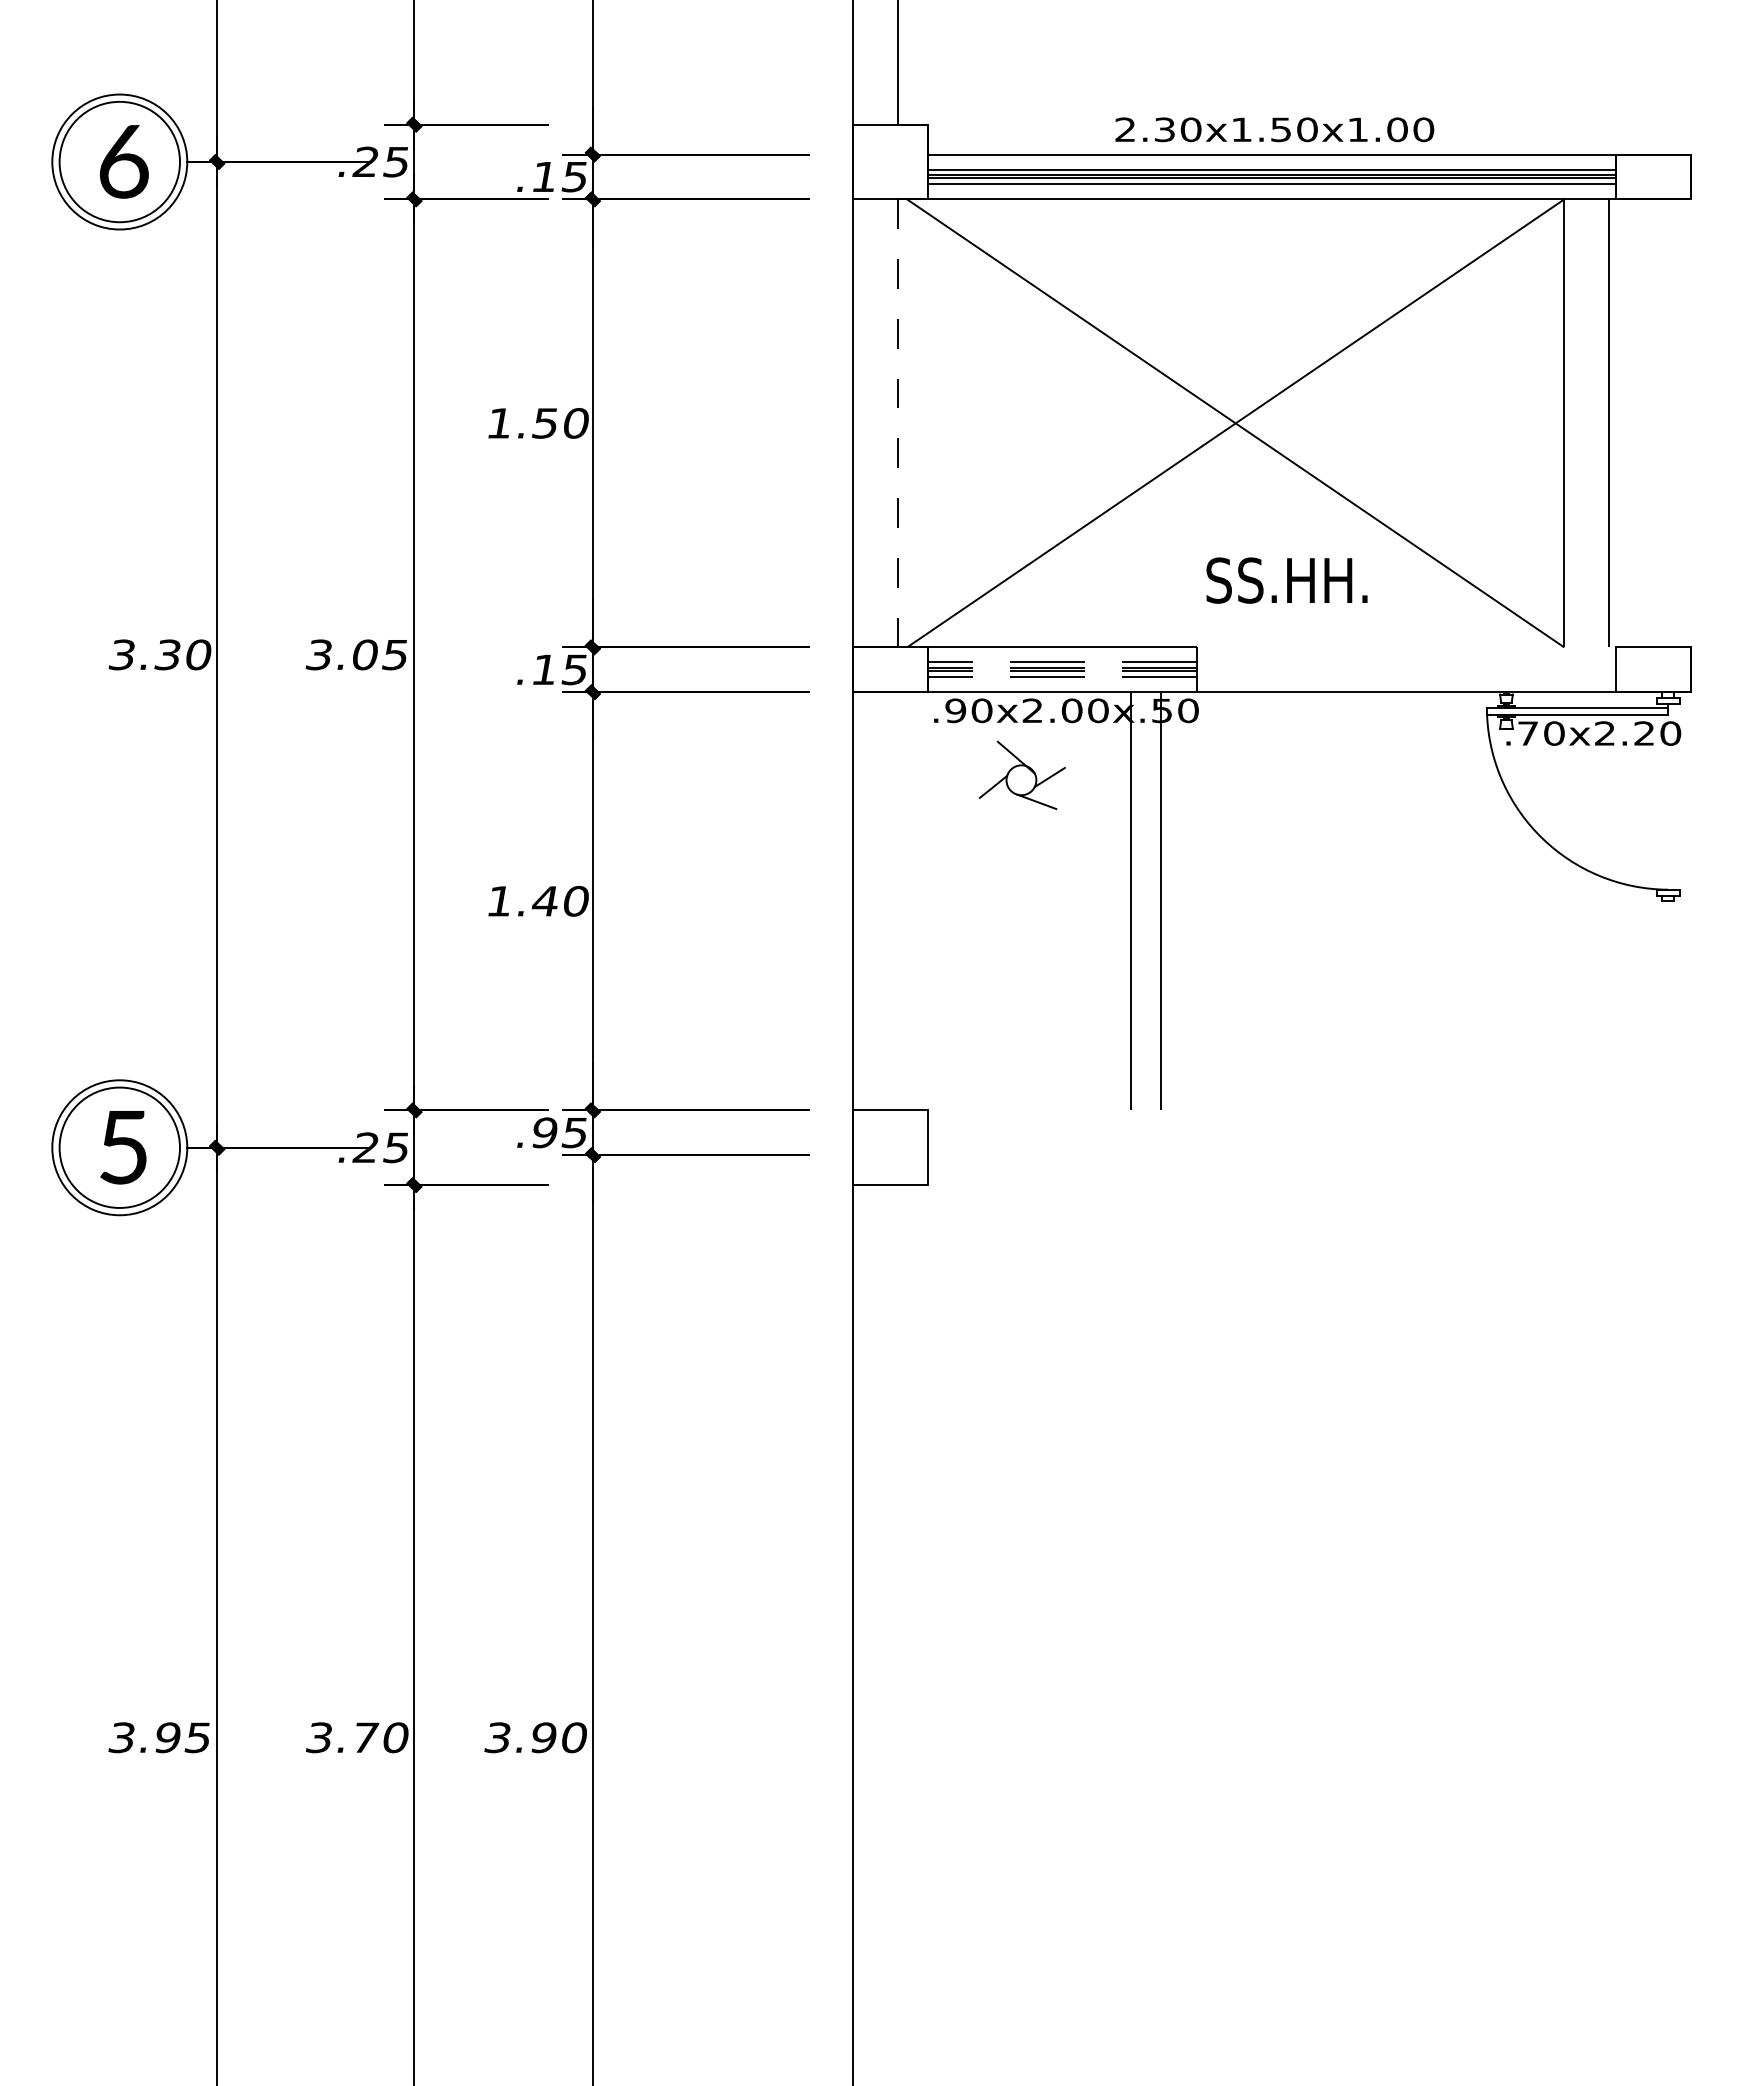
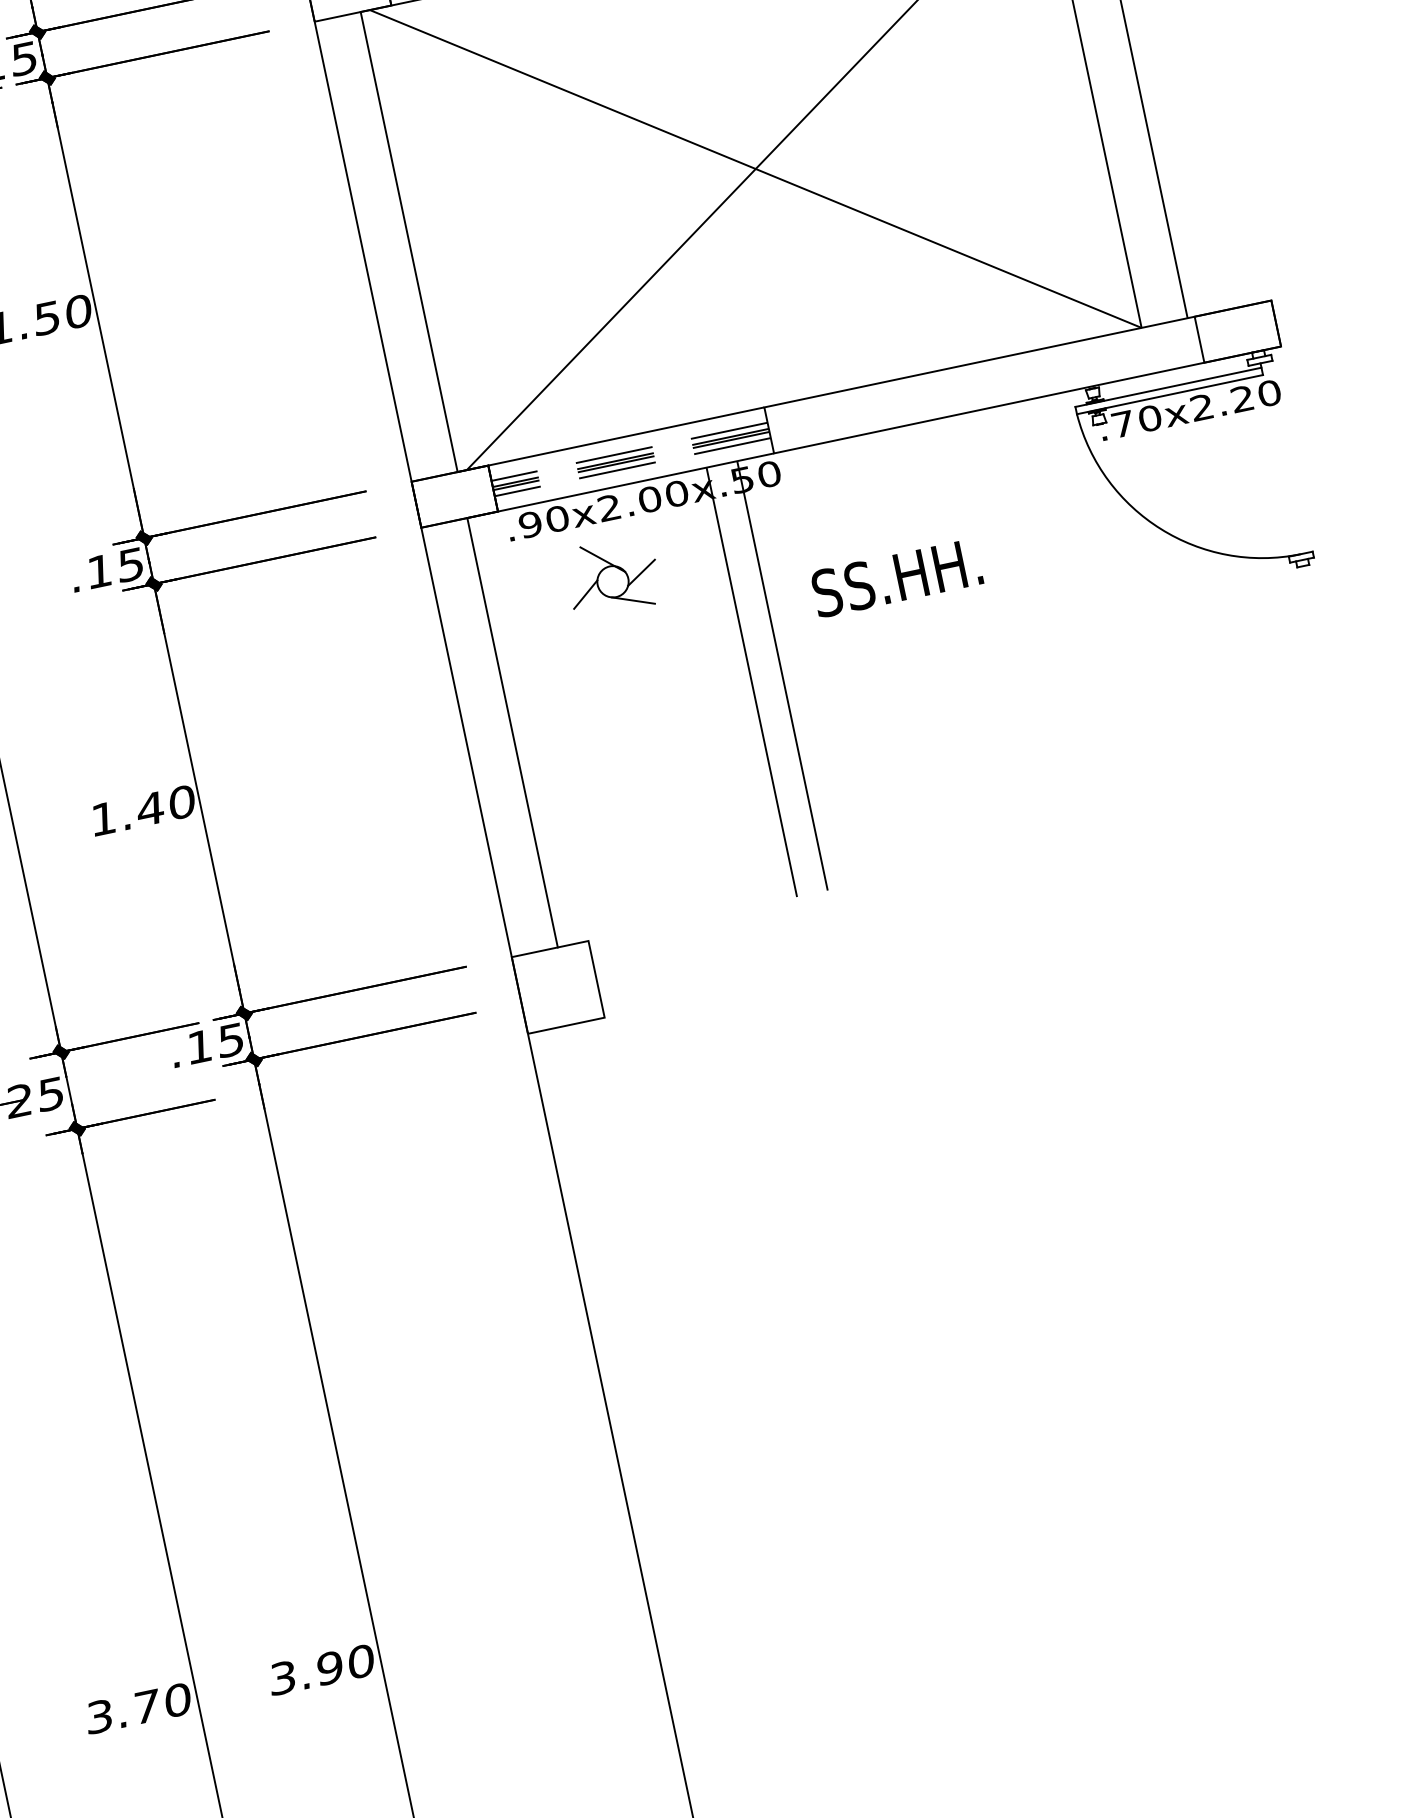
line: (898, 423) -> (409, 242), dashed -> solid
text: (1286, 580) -> (896, 578), moved
line: (1443, 647) -> (1017, 354), added
line: (898, 901) -> (512, 732), added
text: (544, 1132) -> (199, 1046), .95 -> .15

